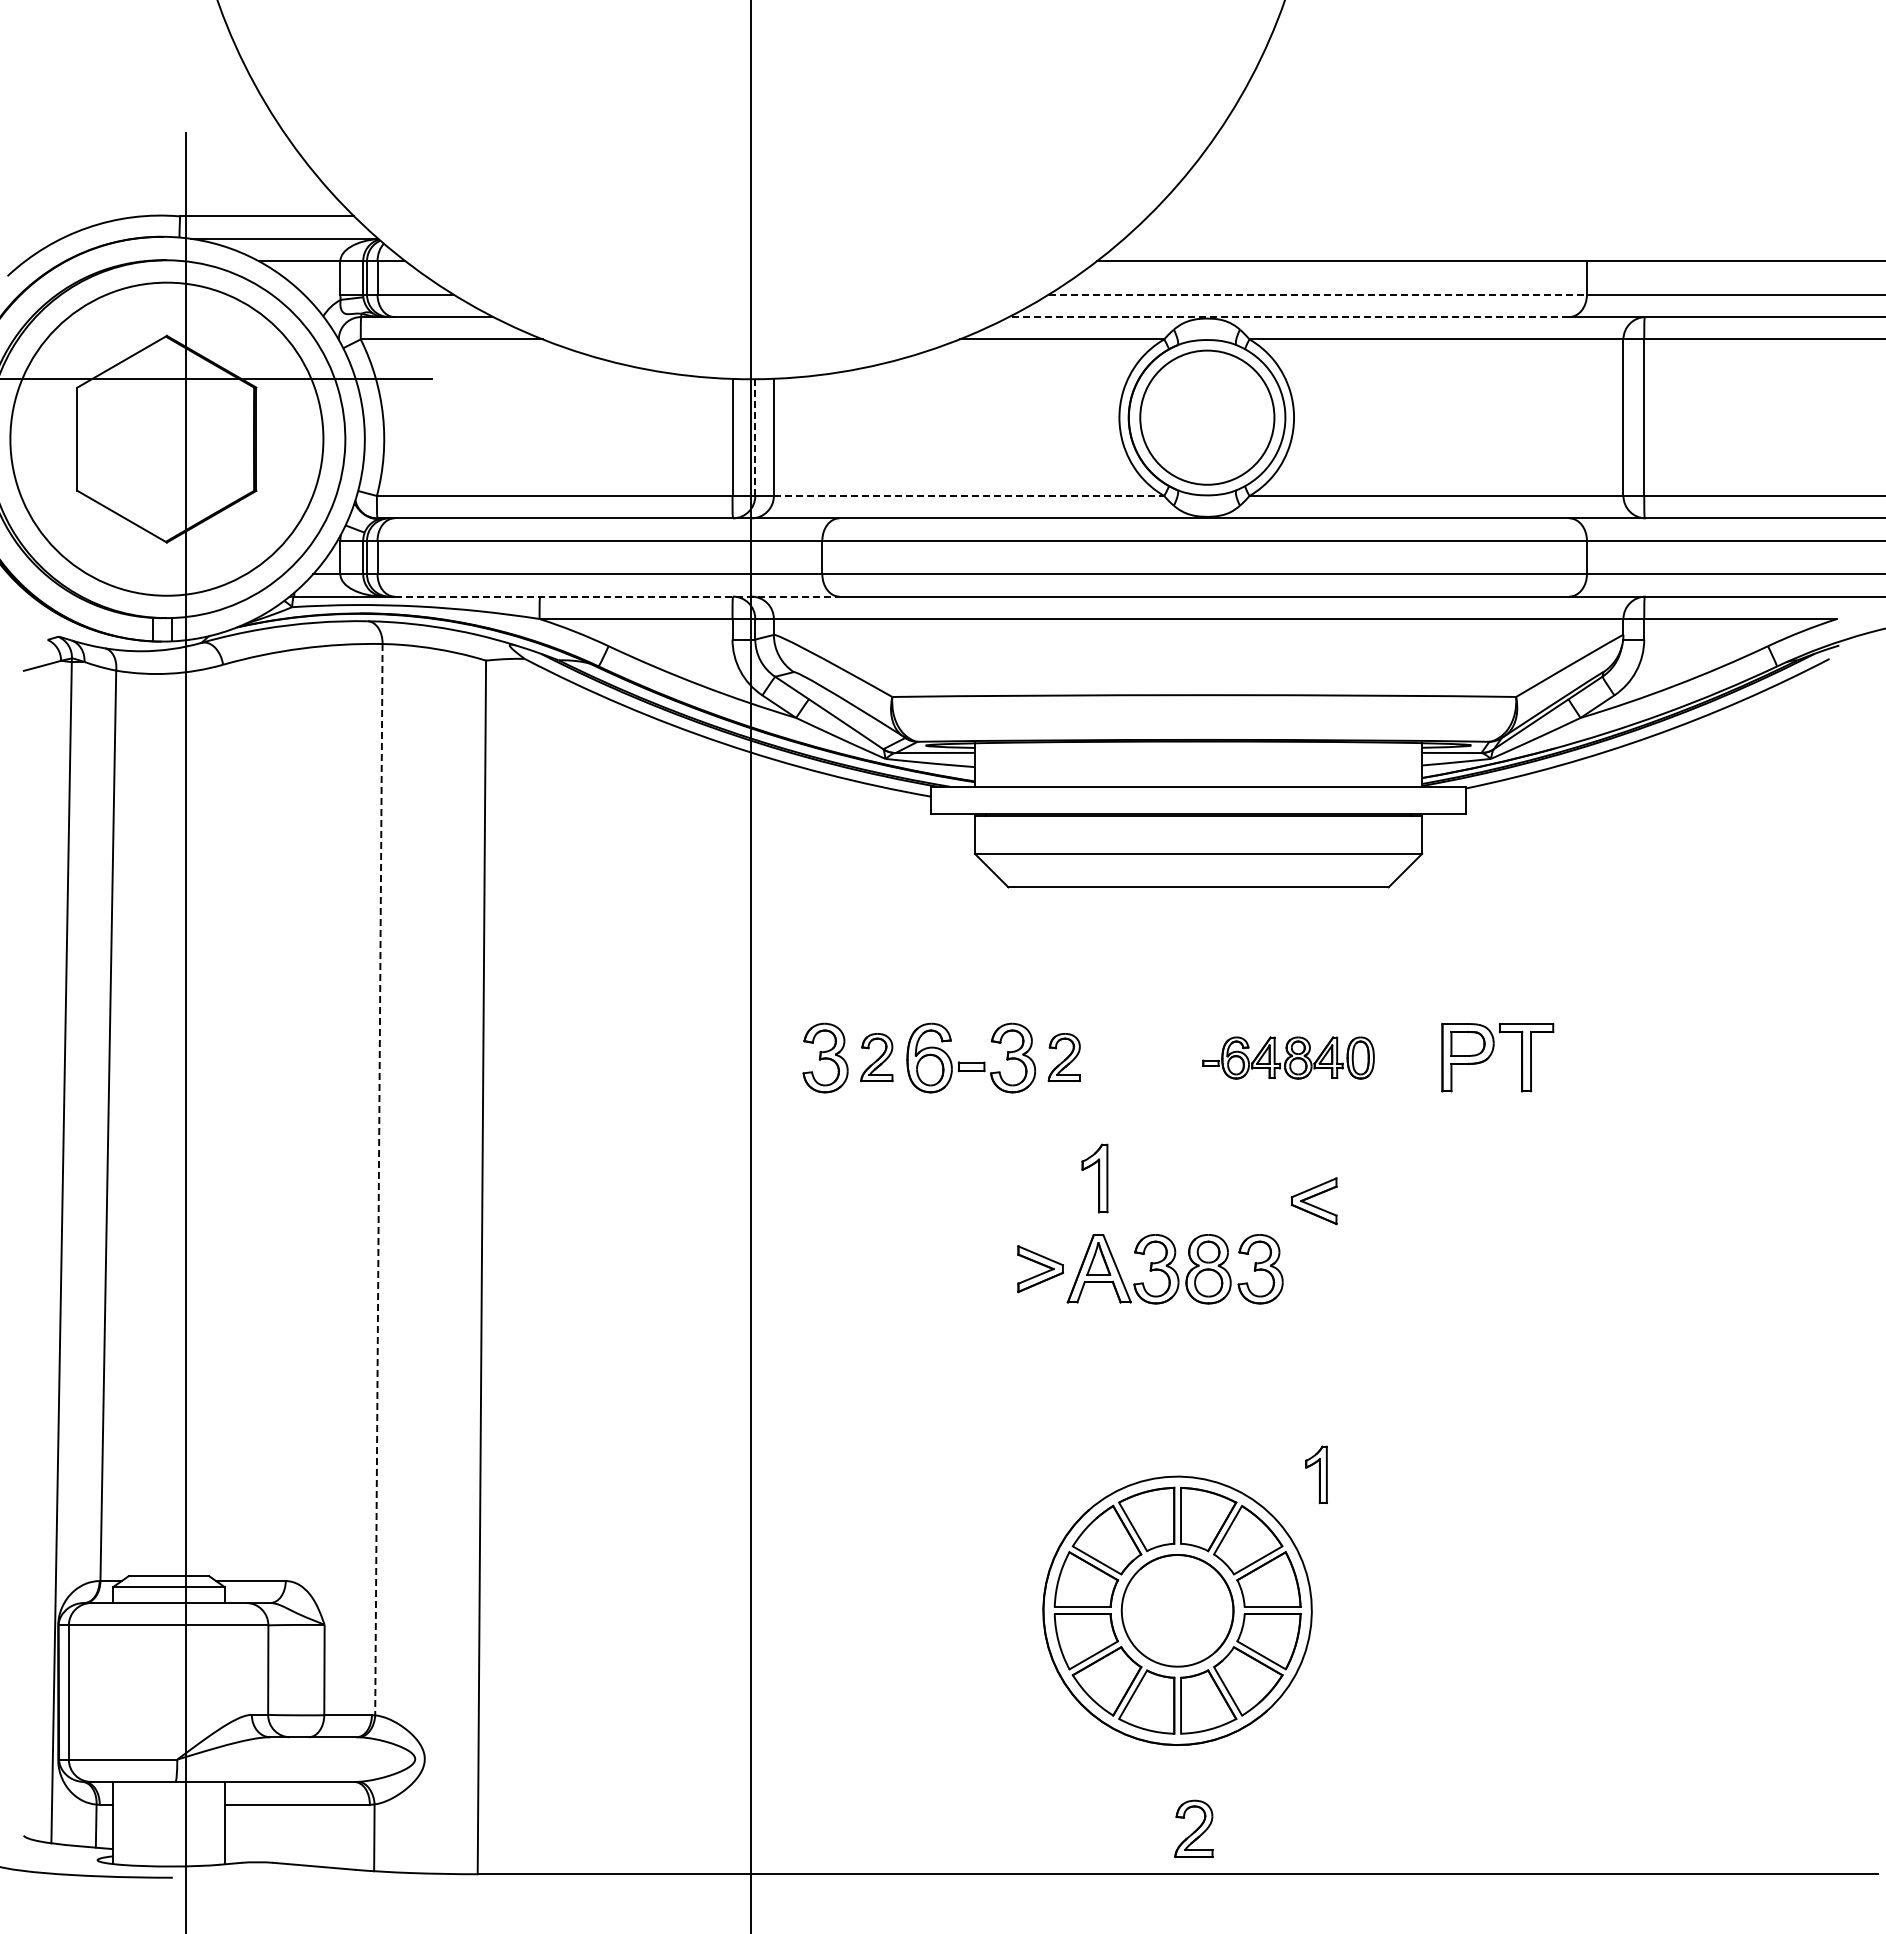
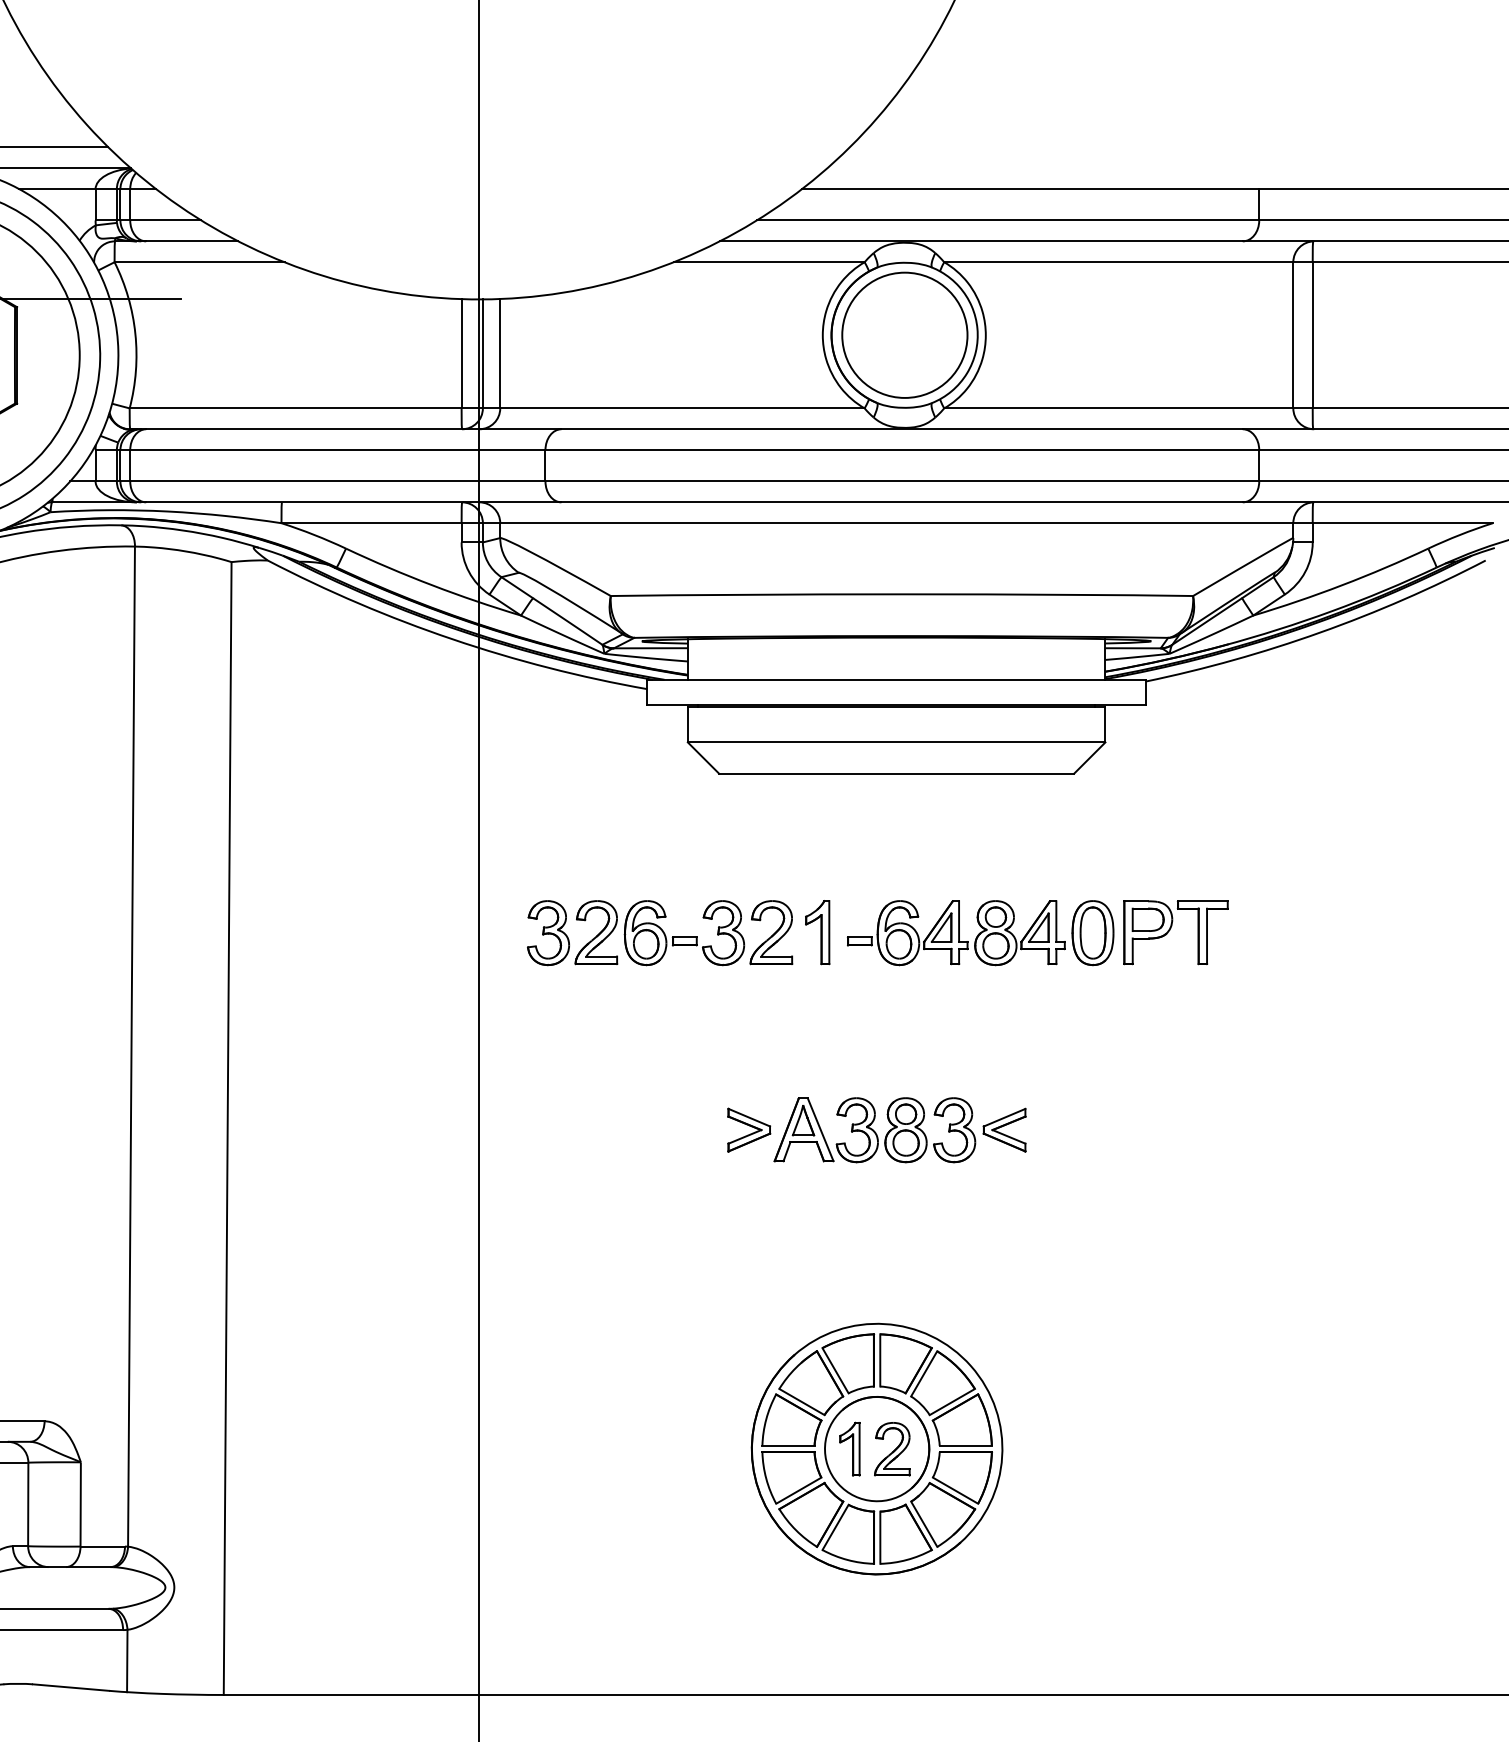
line: (1318, 294) -> (1008, 220), dashed -> solid
line: (1288, 317) -> (980, 241), dashed -> solid
line: (755, 437) -> (483, 353), dashed -> solid
line: (969, 495) -> (682, 407), dashed -> solid
line: (617, 596) -> (354, 502), dashed -> solid
part: (876, 1057) -> (596, 932), size x1.43
part: (1064, 1057) -> (771, 932), size x1.43
part: (1288, 1057) -> (980, 932), size x1.67
part: (1094, 1178) -> (817, 932), moved
line: (378, 1179) -> (131, 1046), dashed -> solid
part: (1313, 1201) -> (1003, 1130), moved
part: (1316, 1474) -> (849, 1448), moved
part: (1193, 1828) -> (891, 1448), moved

